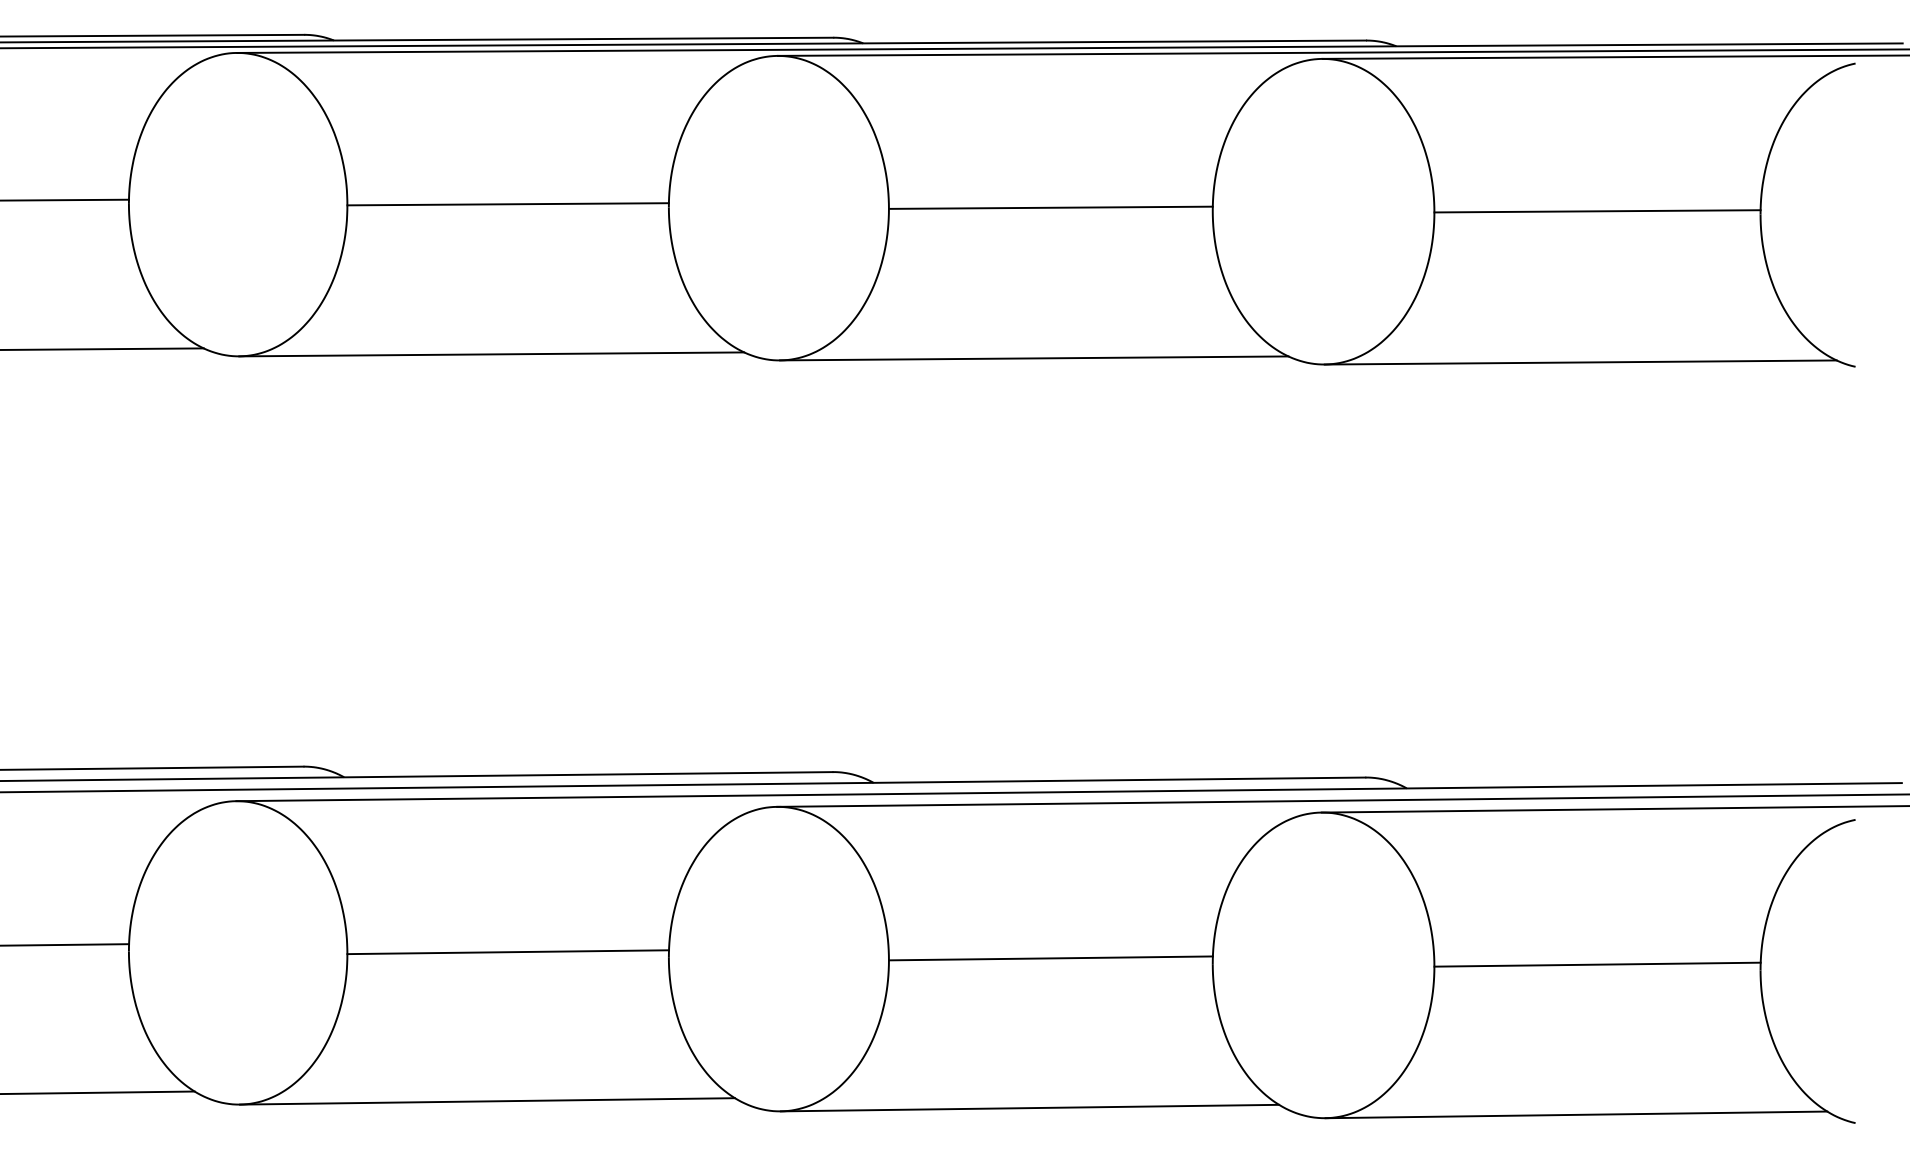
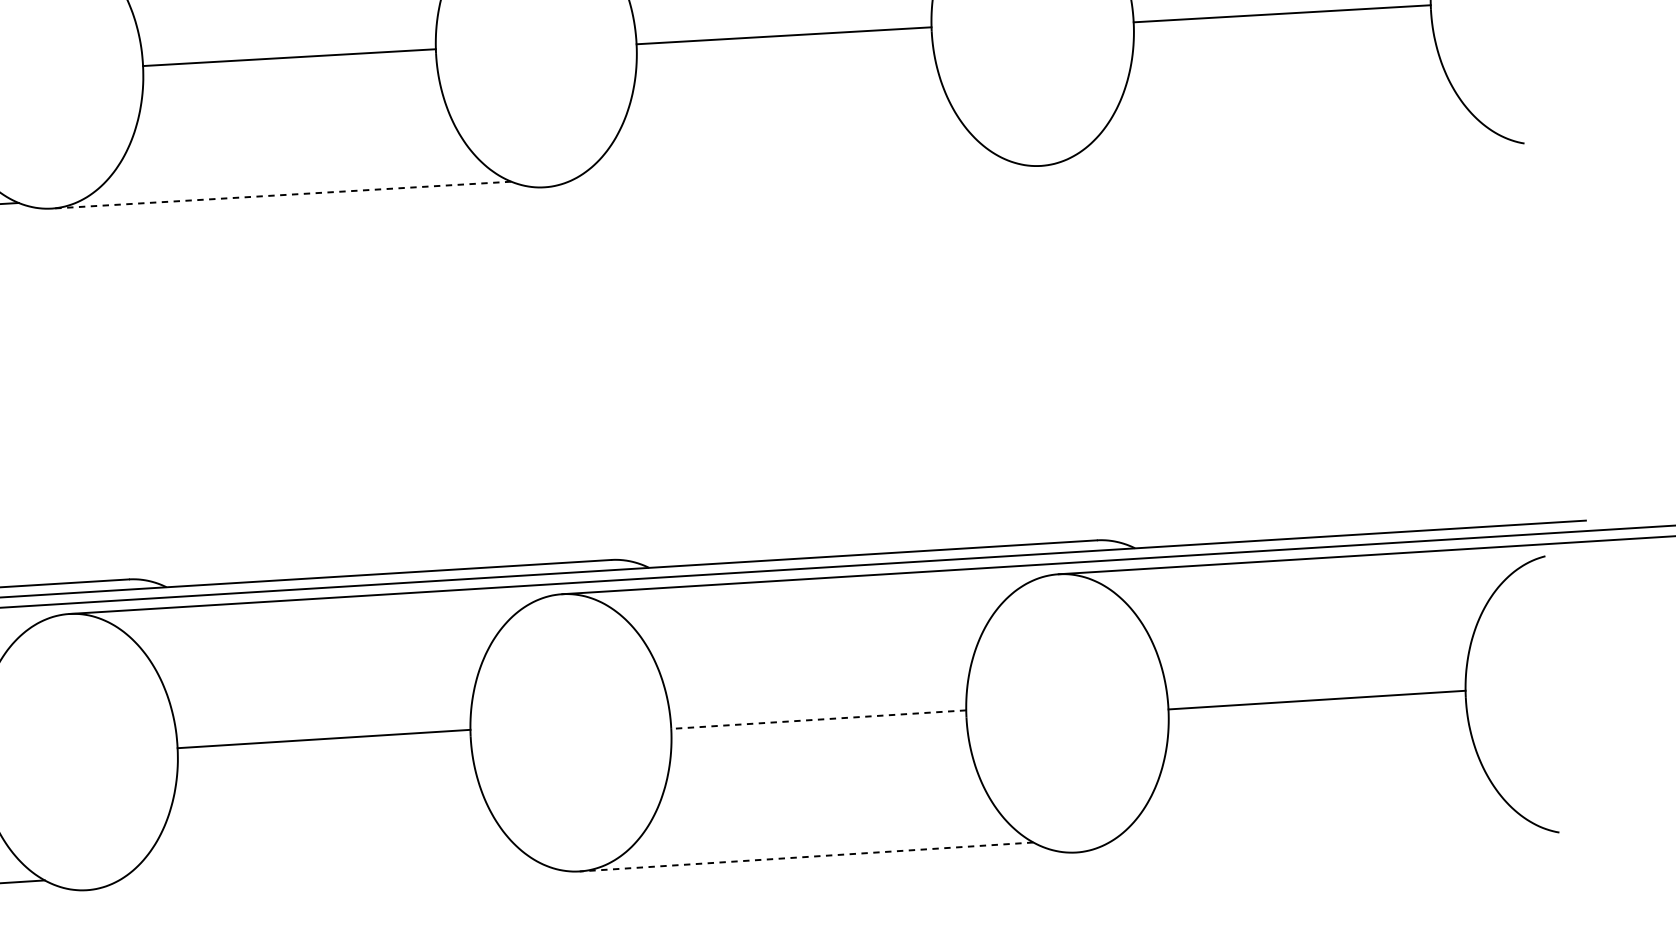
line: (491, 354) -> (281, 195), solid -> dashed
line: (1034, 358) -> (776, 173), removed
line: (1580, 362) -> (1273, 152), removed
line: (1050, 958) -> (818, 719), solid -> dashed
line: (487, 1101) -> (312, 875), removed
line: (1029, 1108) -> (806, 857), solid -> dashed
line: (1576, 1114) -> (1304, 837), removed

